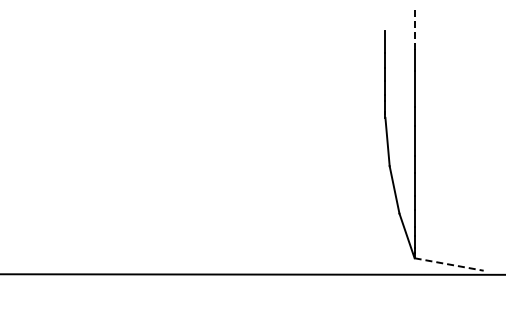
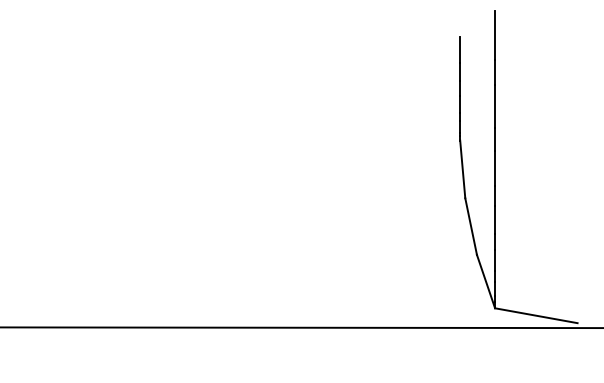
line: (414, 29) -> (494, 35), dashed -> solid
line: (449, 264) -> (536, 315), dashed -> solid

